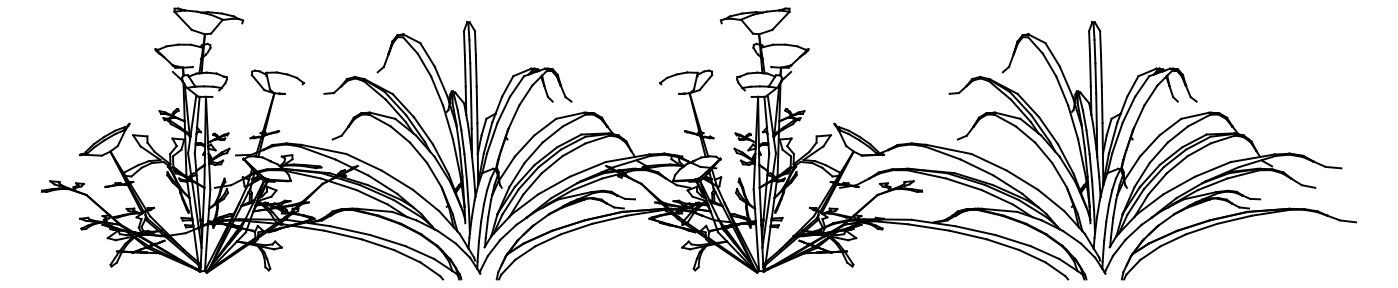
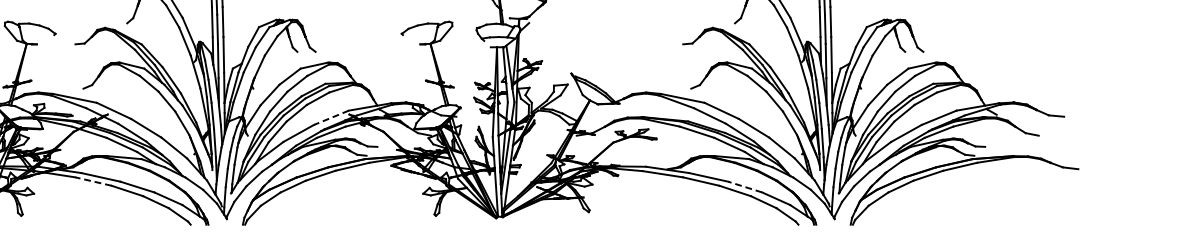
line: (587, 169) -> (331, 117), solid -> dashed
line: (342, 234) -> (93, 181), solid -> dashed
line: (1012, 240) -> (744, 186), solid -> dashed

